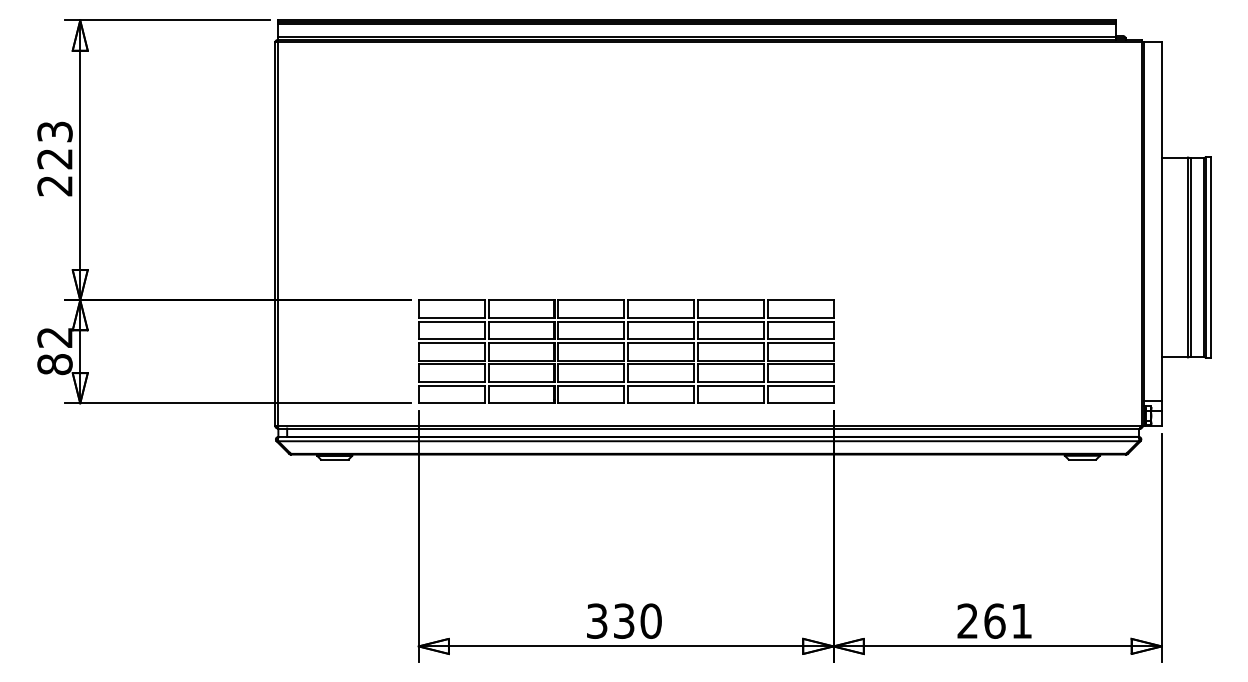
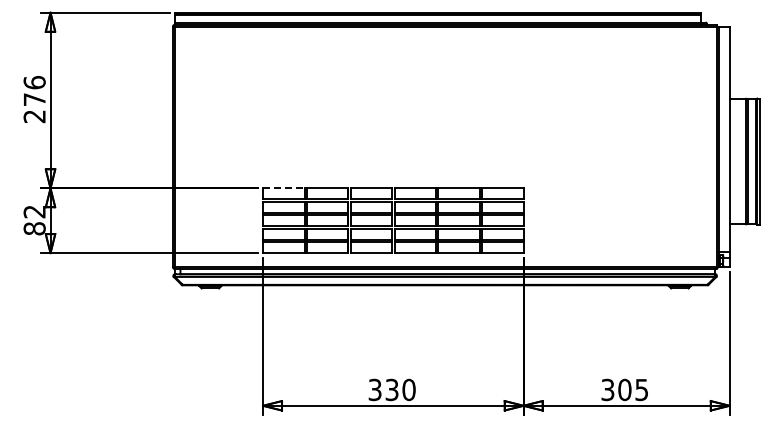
text: (54, 145) -> (34, 91), 223 -> 276
line: (451, 300) -> (283, 188), solid -> dashed
text: (994, 620) -> (624, 389), 261 -> 305

